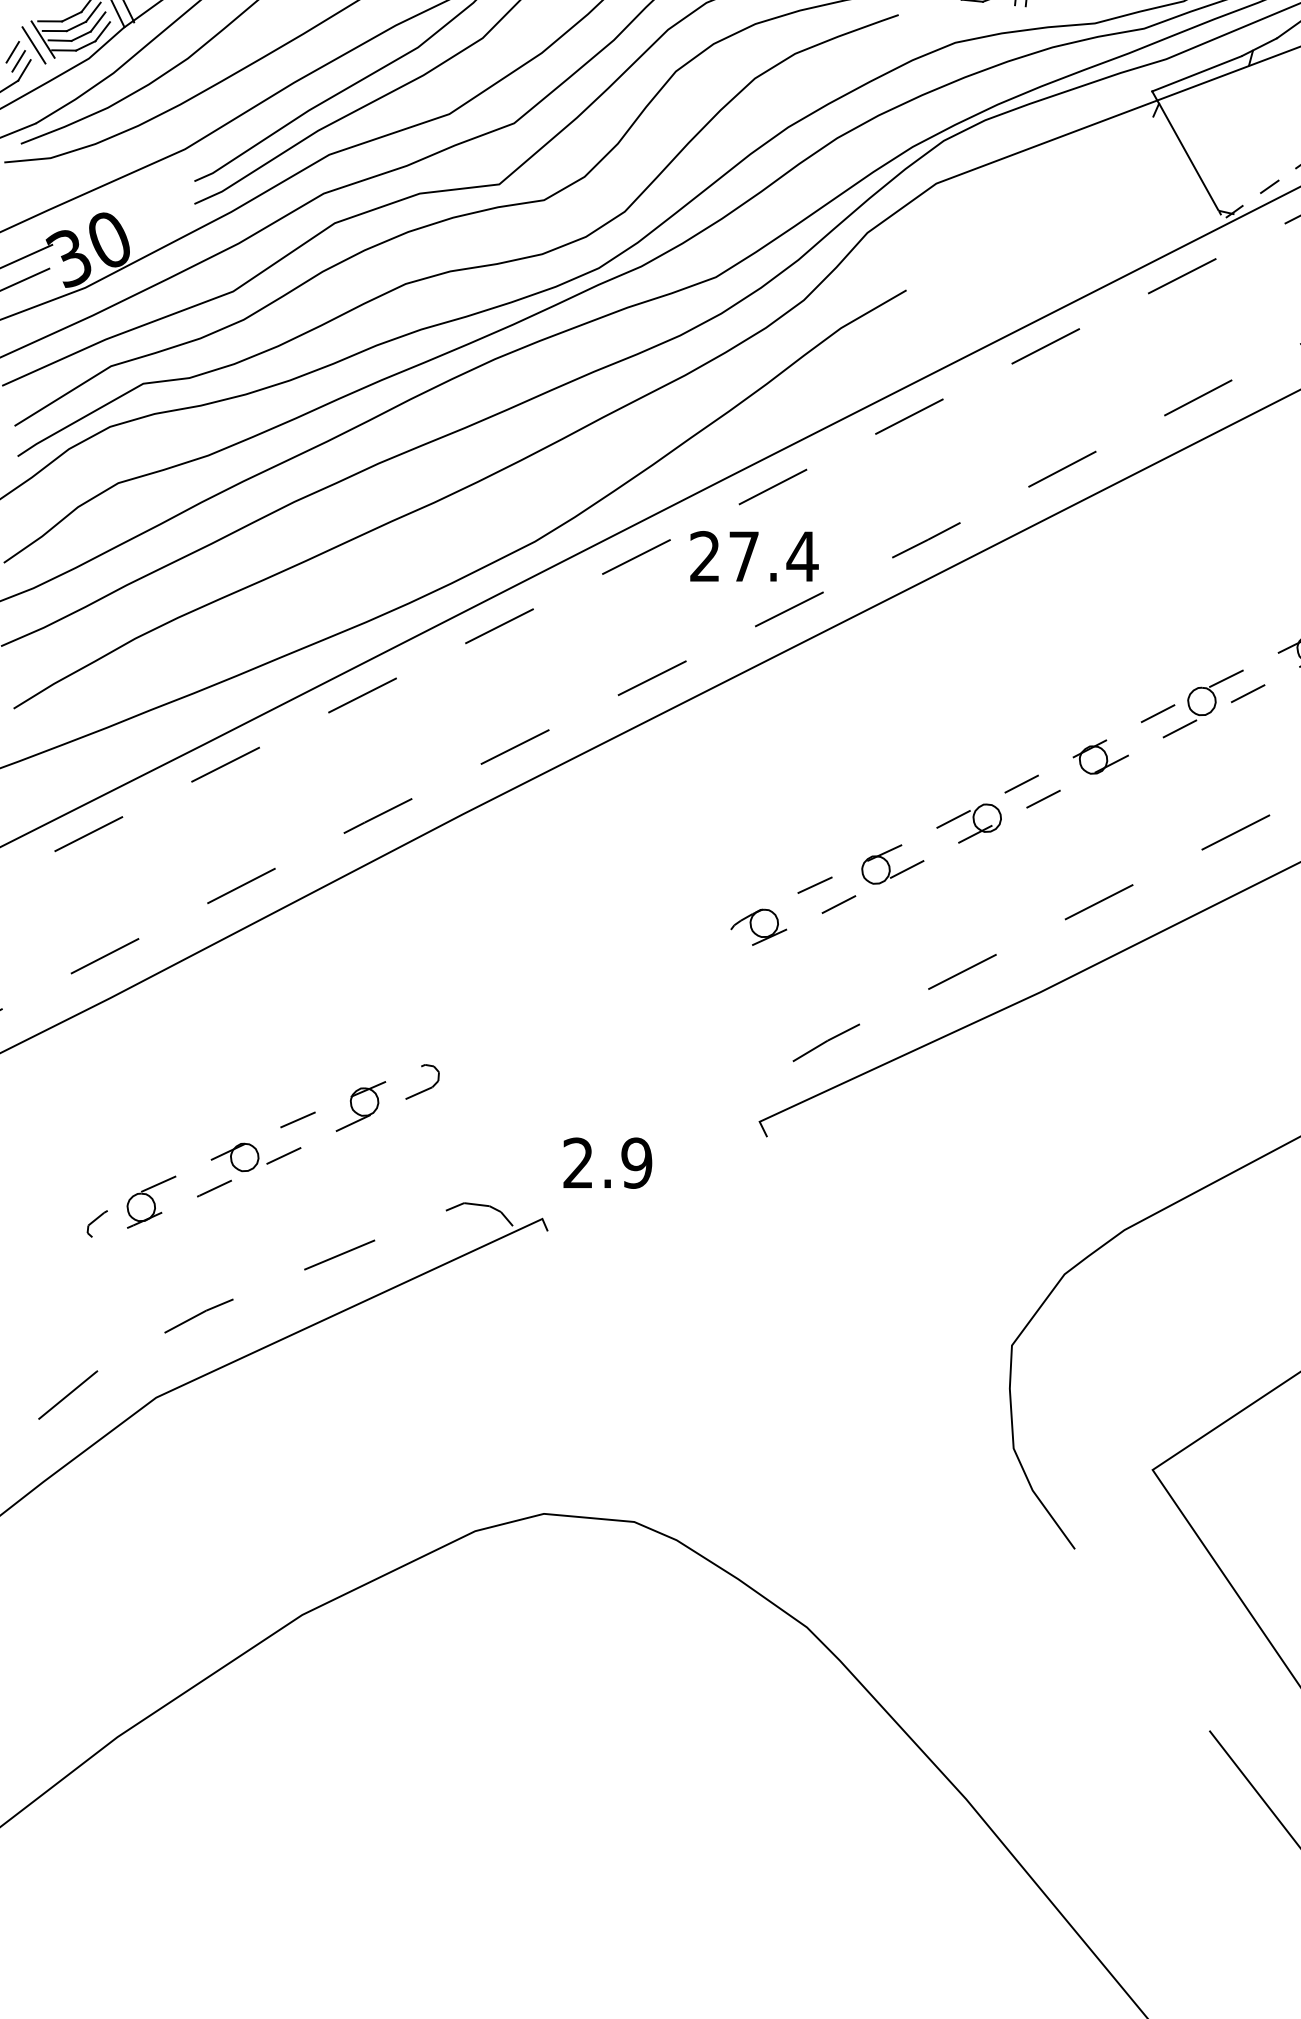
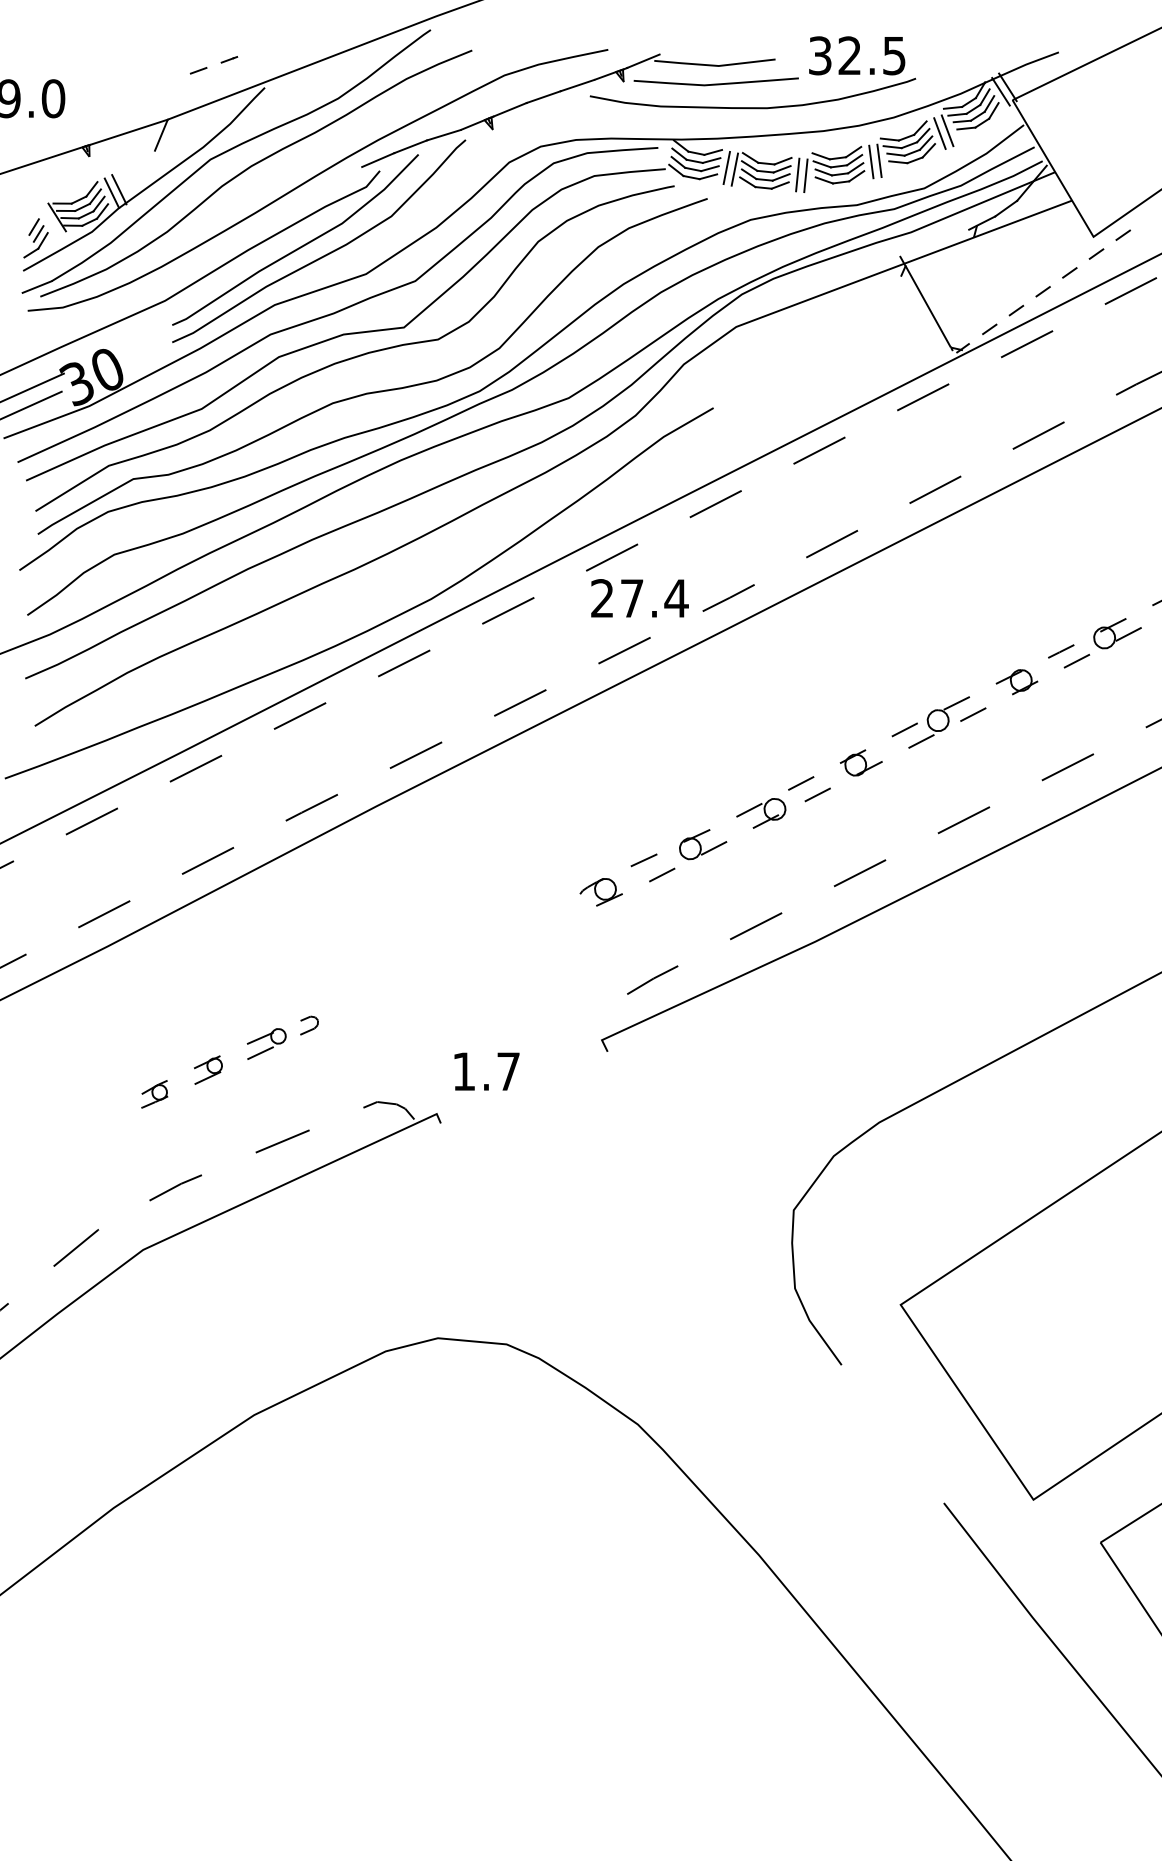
line: (32, 44) -> (49, 221), removed
line: (1197, 73) -> (934, 243), removed
text: (753, 556) -> (639, 598), moved
part: (263, 1151) -> (224, 1062), size x0.7
text: (607, 1163) -> (486, 1071), 2.9 -> 1.7

